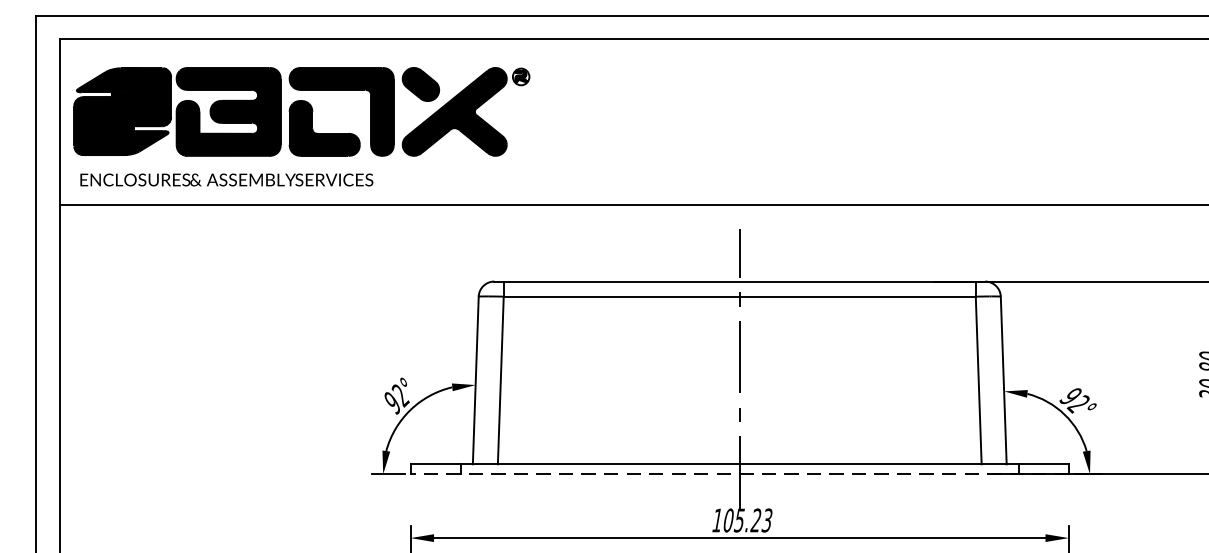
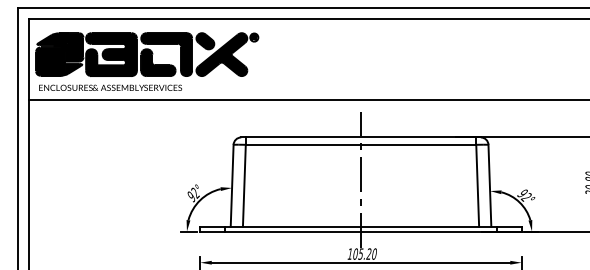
line: (740, 474) -> (361, 231), dashed -> solid
text: (765, 519) -> (373, 253), 105.23 -> 105.20

